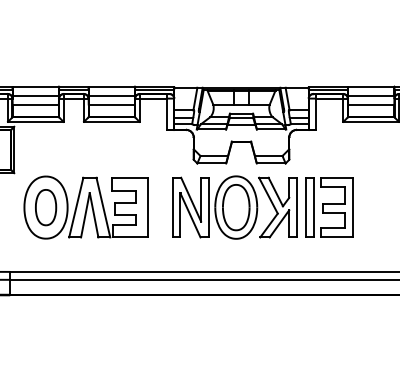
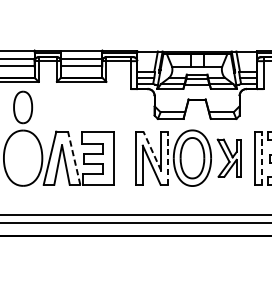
line: (190, 199) -> (151, 151), solid -> dashed
part: (46, 207) -> (23, 107), moved
line: (103, 207) -> (74, 158), solid -> dashed
line: (208, 207) -> (167, 158), solid -> dashed
part: (277, 207) -> (229, 158), size x0.7
line: (313, 207) -> (261, 158), solid -> dashed

